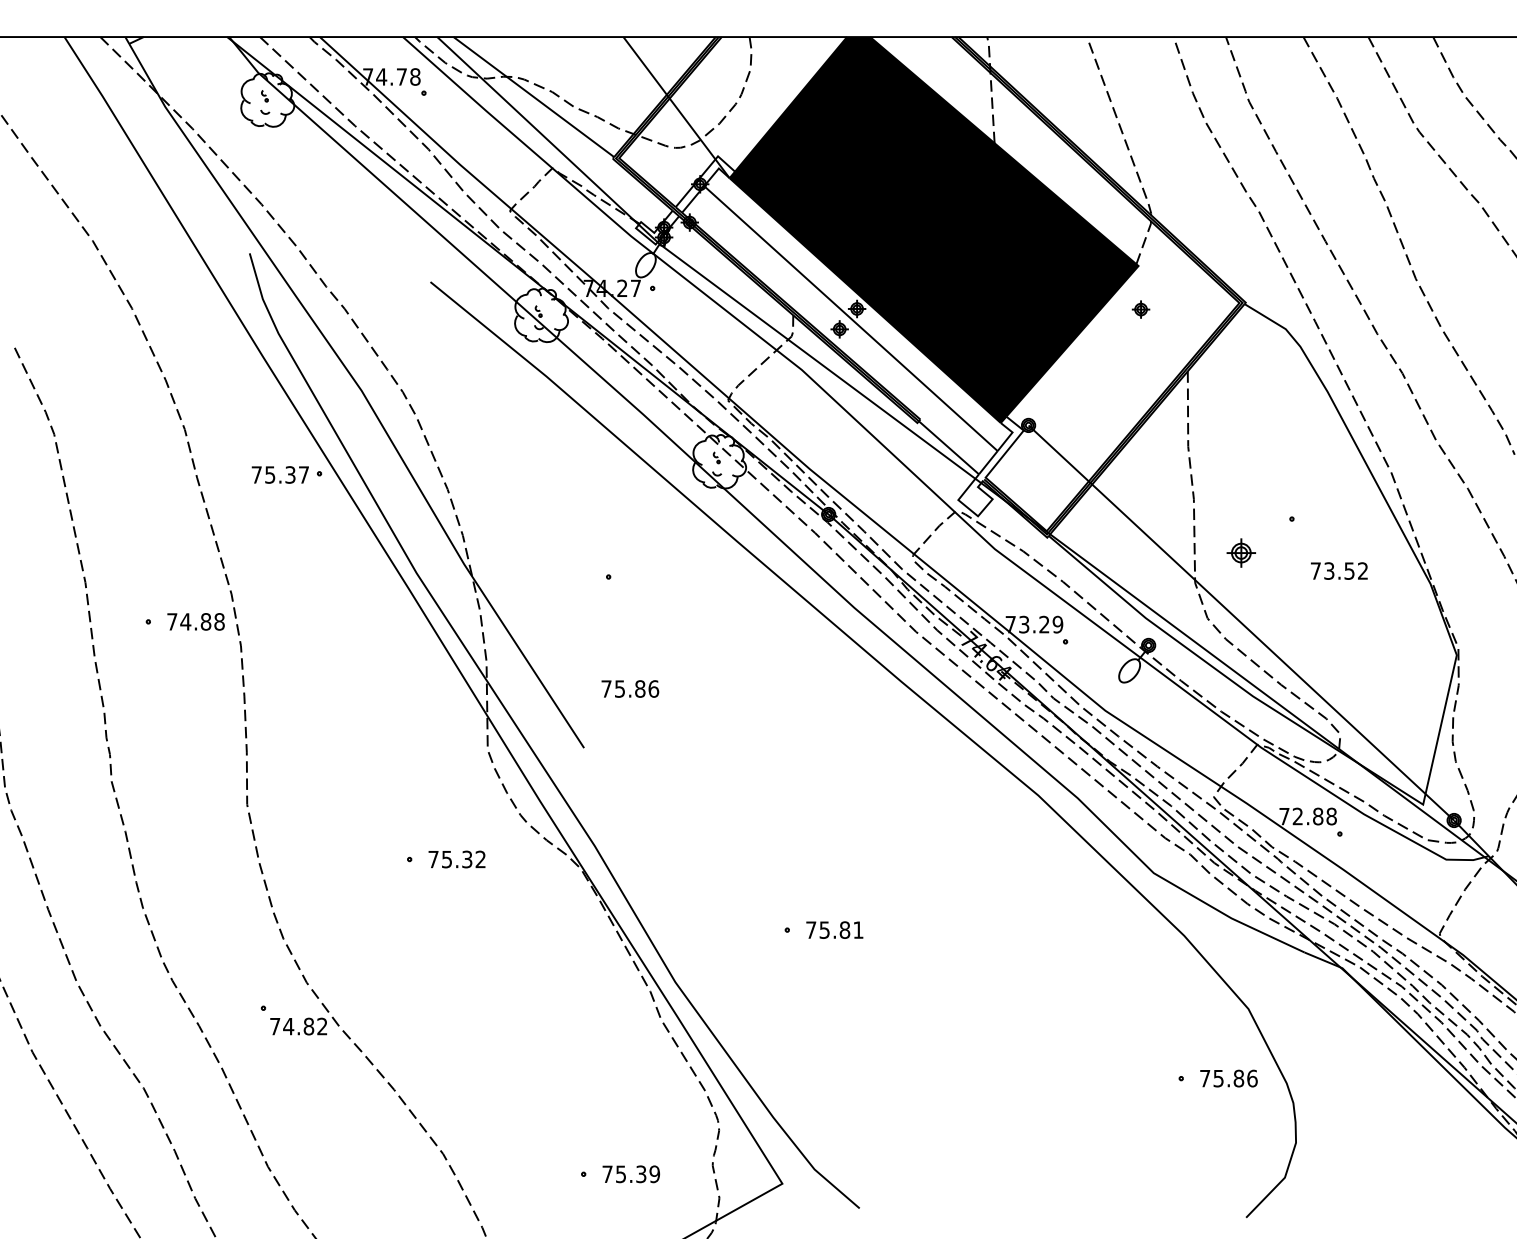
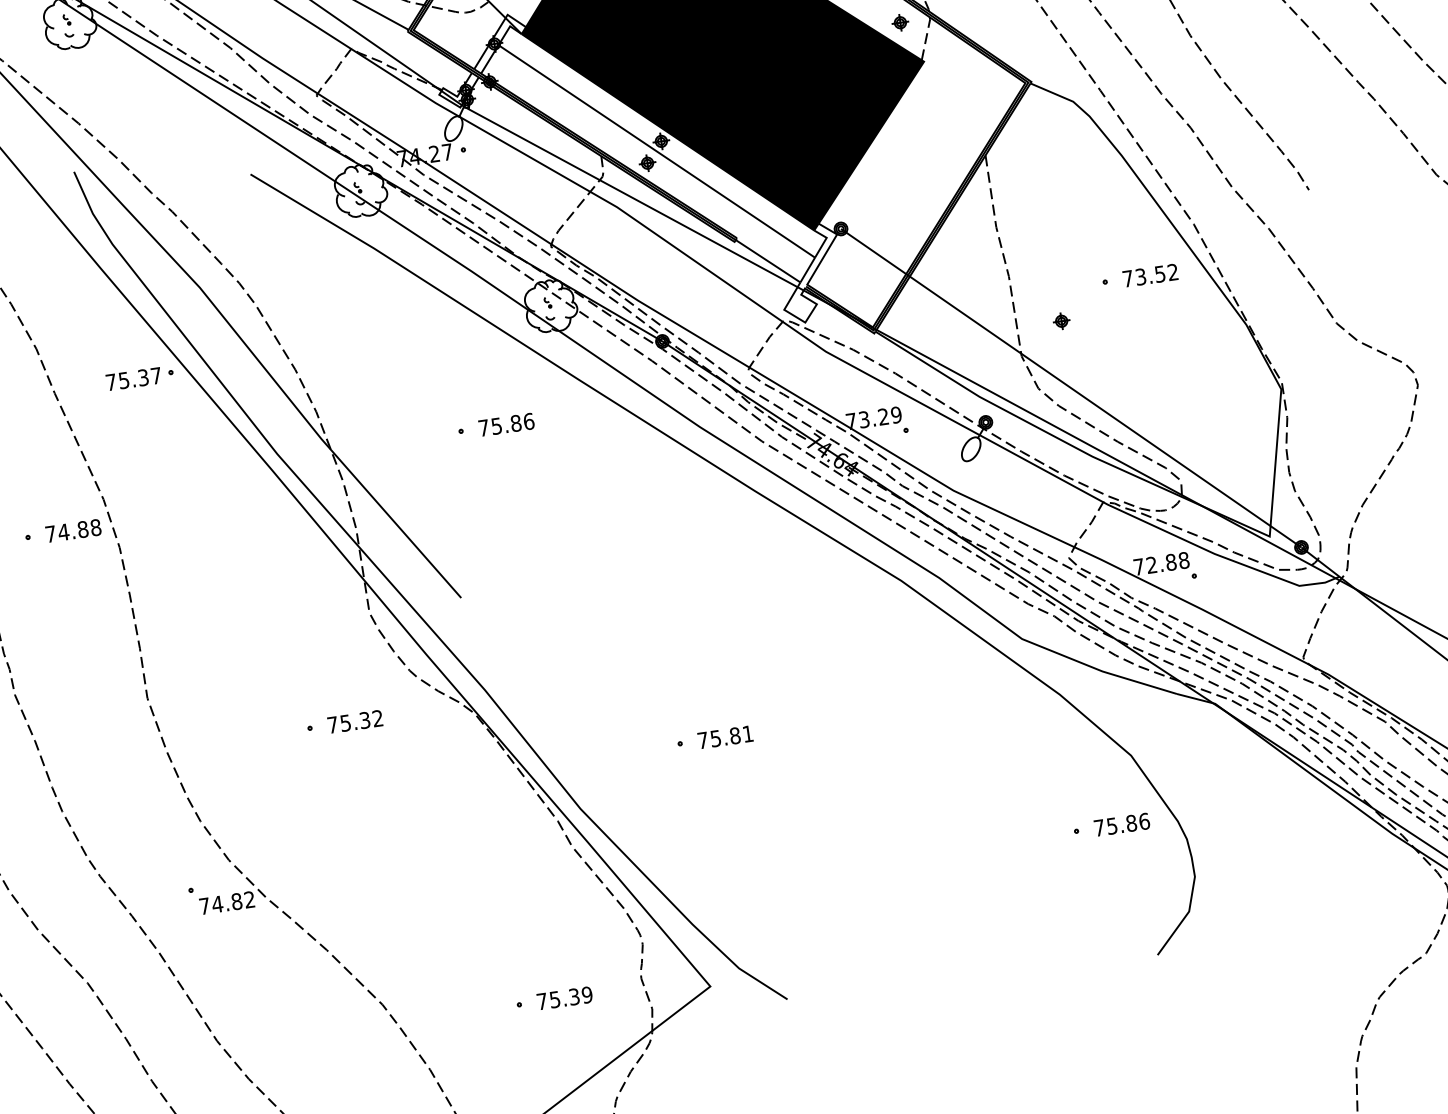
part: (1140, 309) -> (899, 22), moved
part: (1241, 552) -> (1061, 320), size x0.62
text: (1339, 570) -> (1150, 275), moved
text: (630, 688) -> (506, 424), moved

